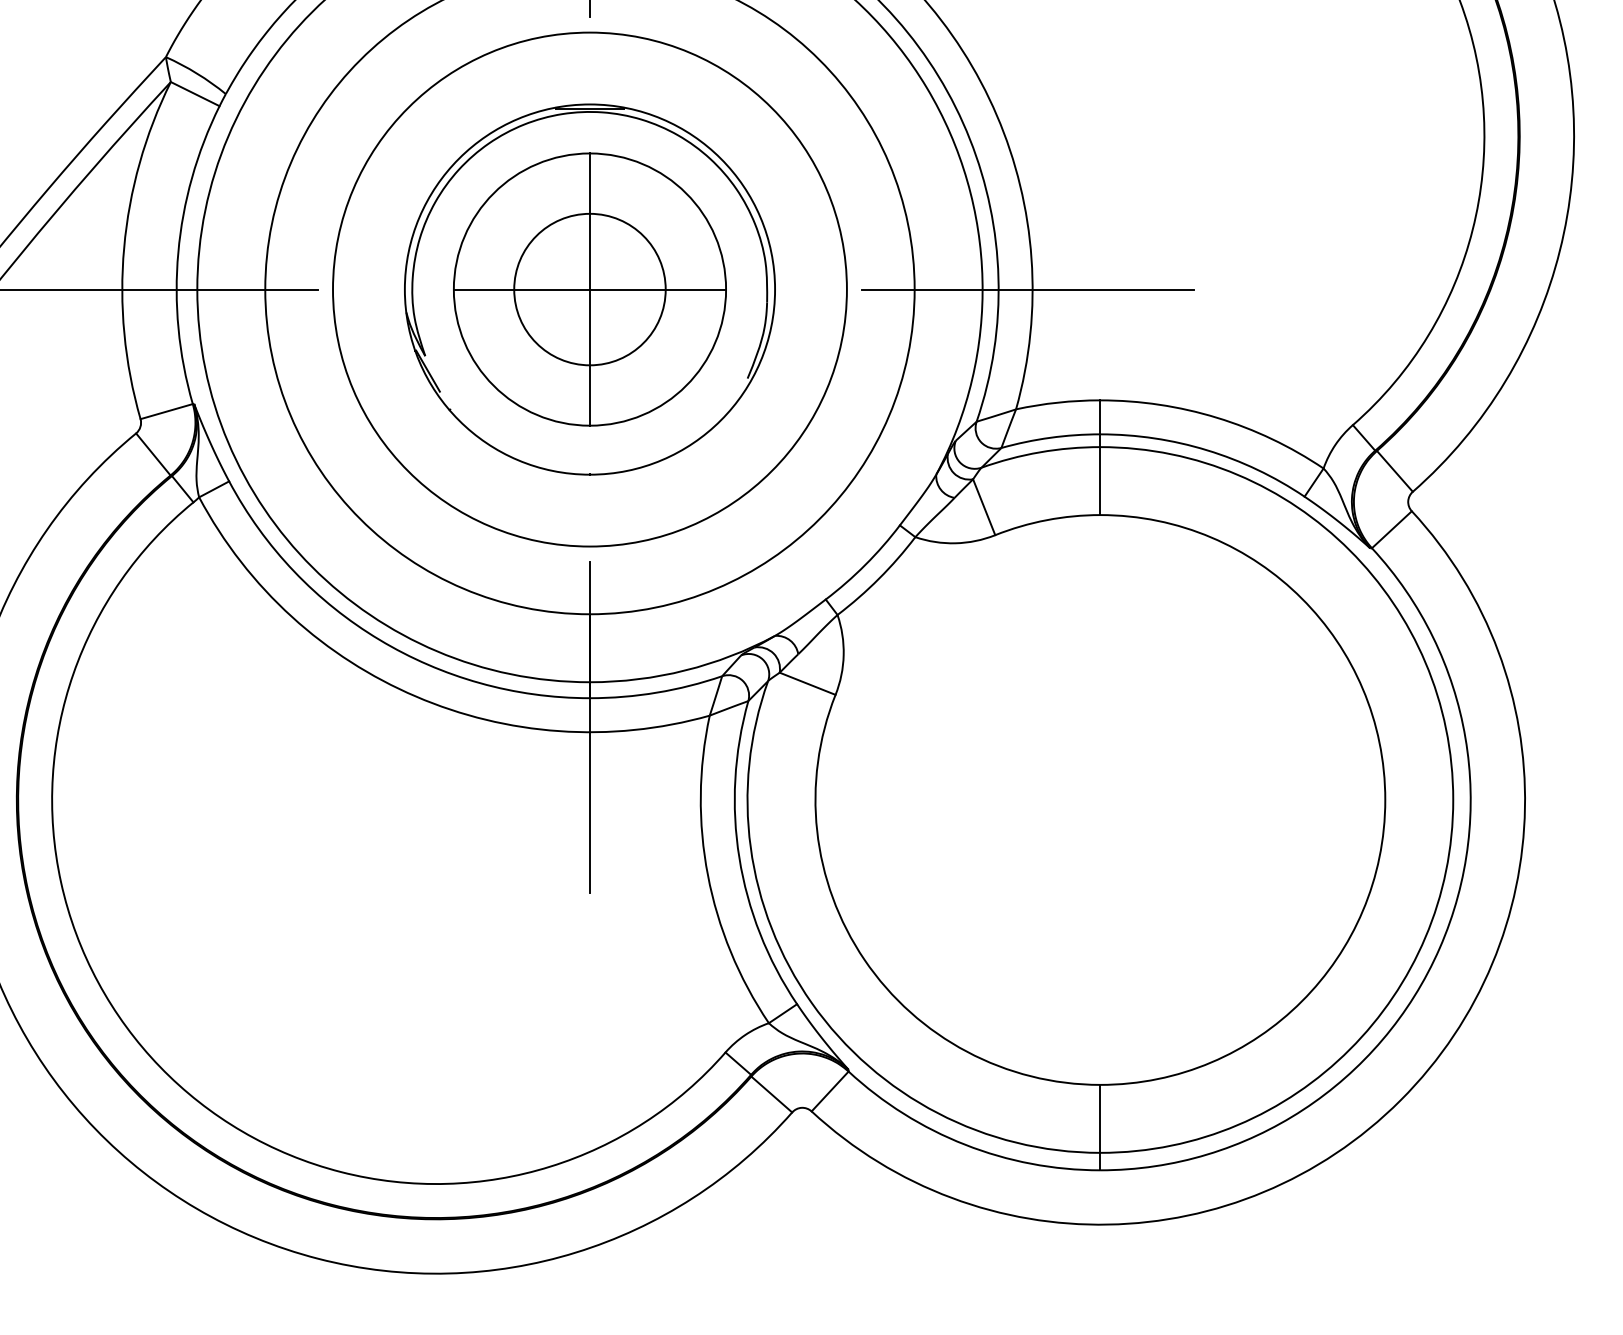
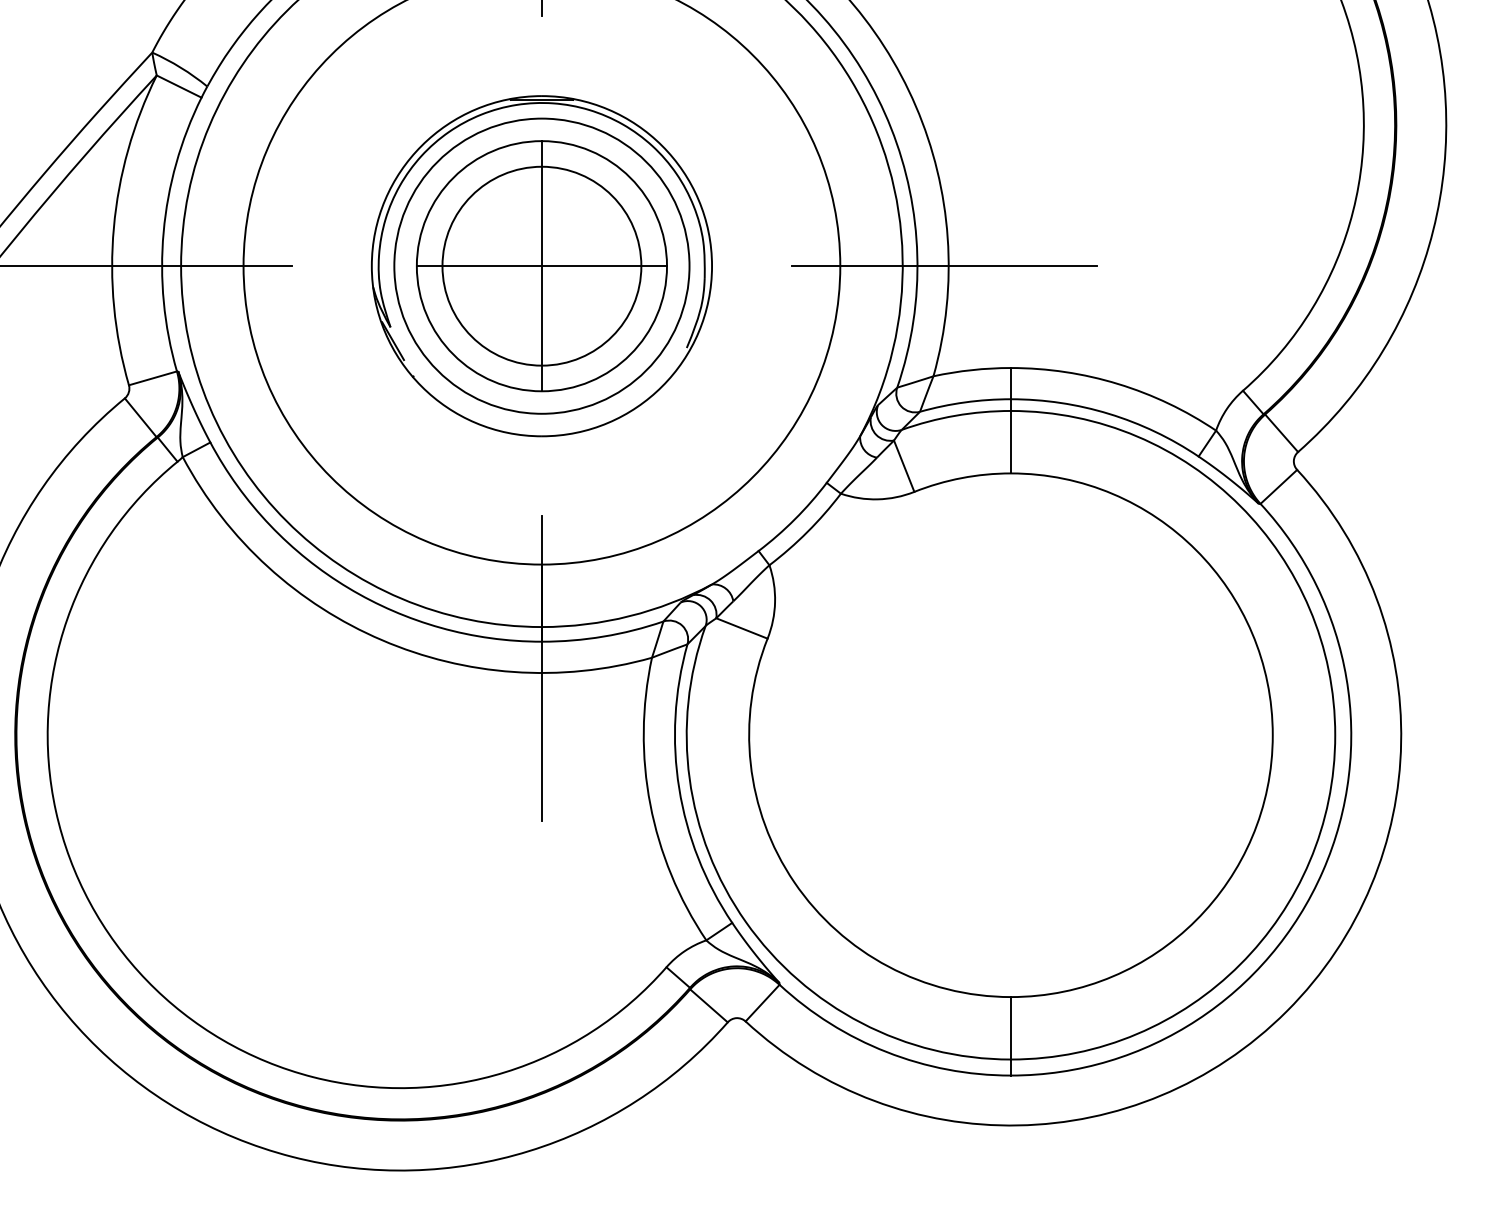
circle: (589, 288) -> (541, 265), size x0.62
circle: (589, 288) -> (541, 265), size x1.43

